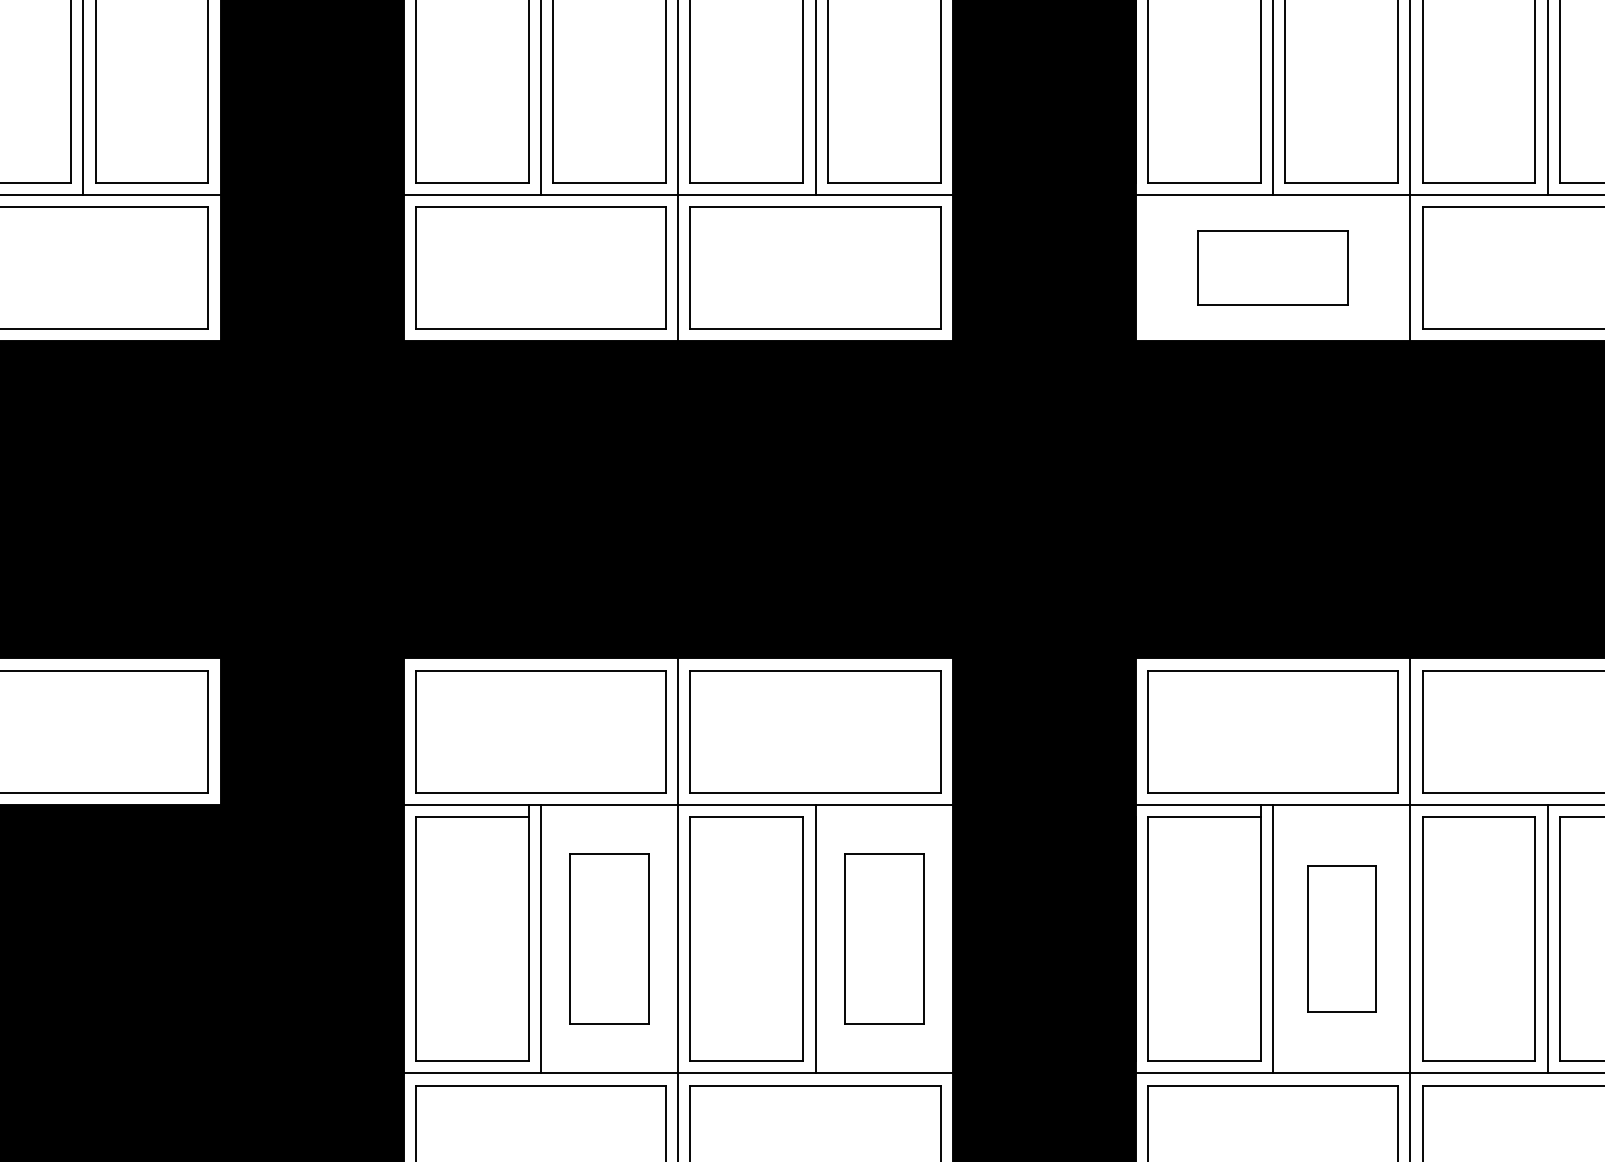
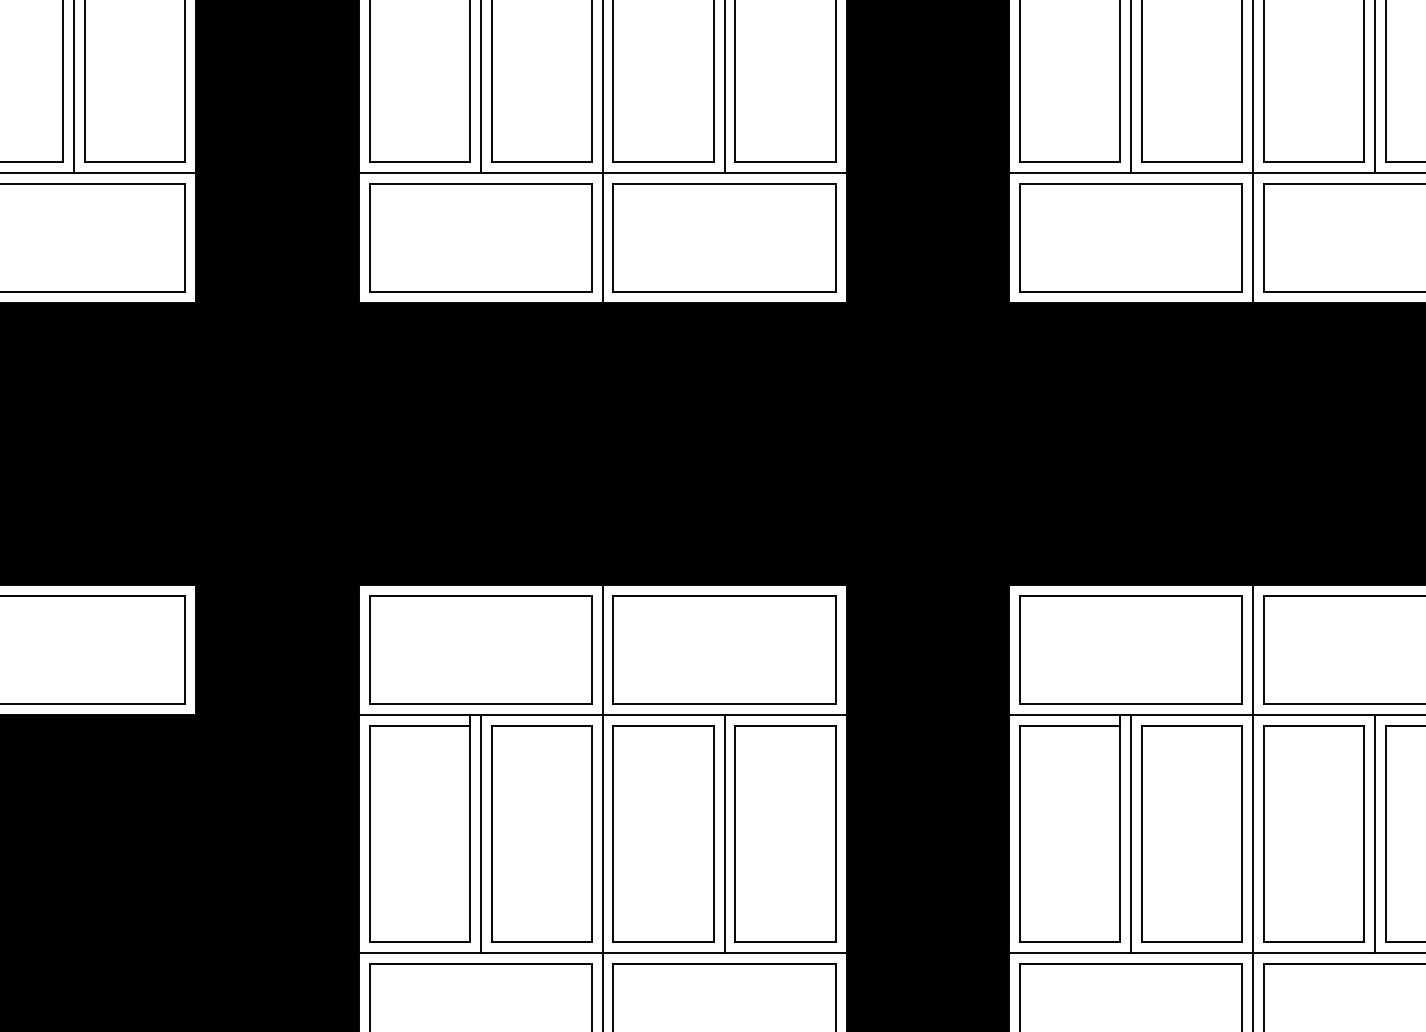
part: (1272, 267) -> (1130, 237), size x1.67
part: (609, 938) -> (541, 833), size x1.43
part: (884, 938) -> (785, 833), size x1.43
part: (1341, 938) -> (1191, 833), size x1.67

